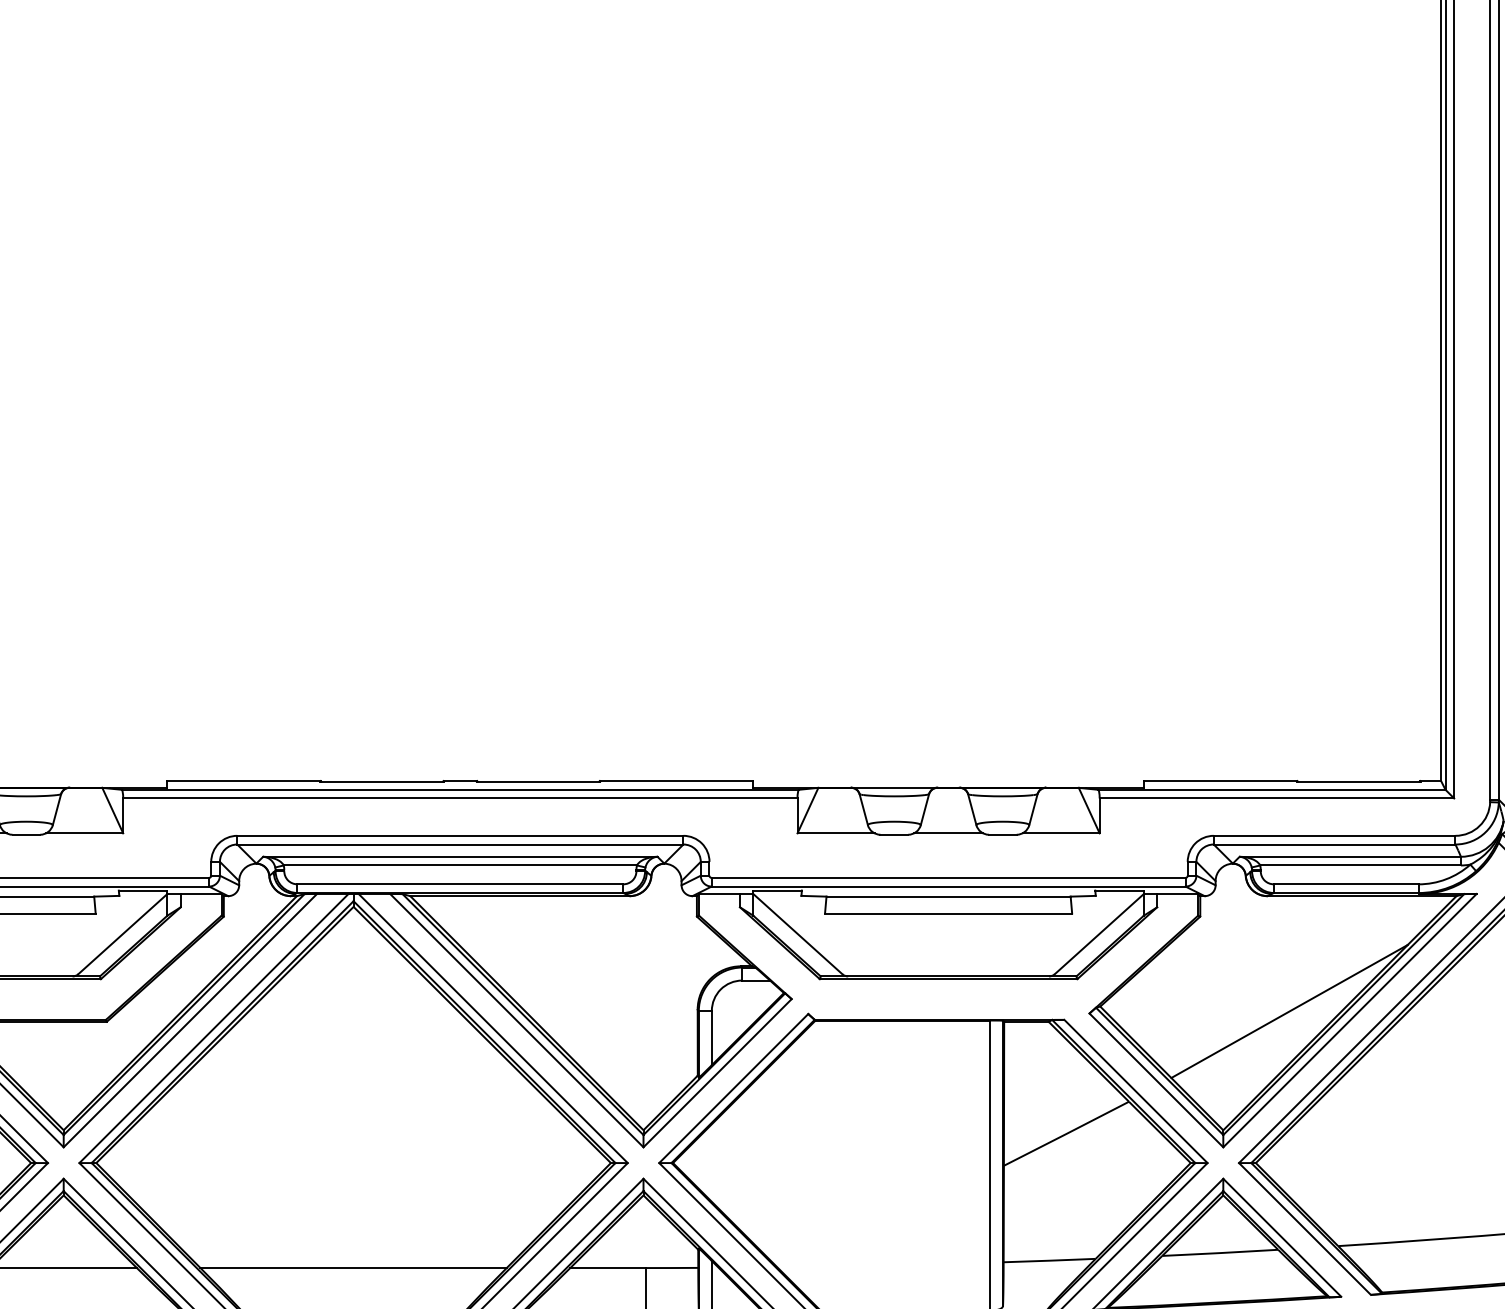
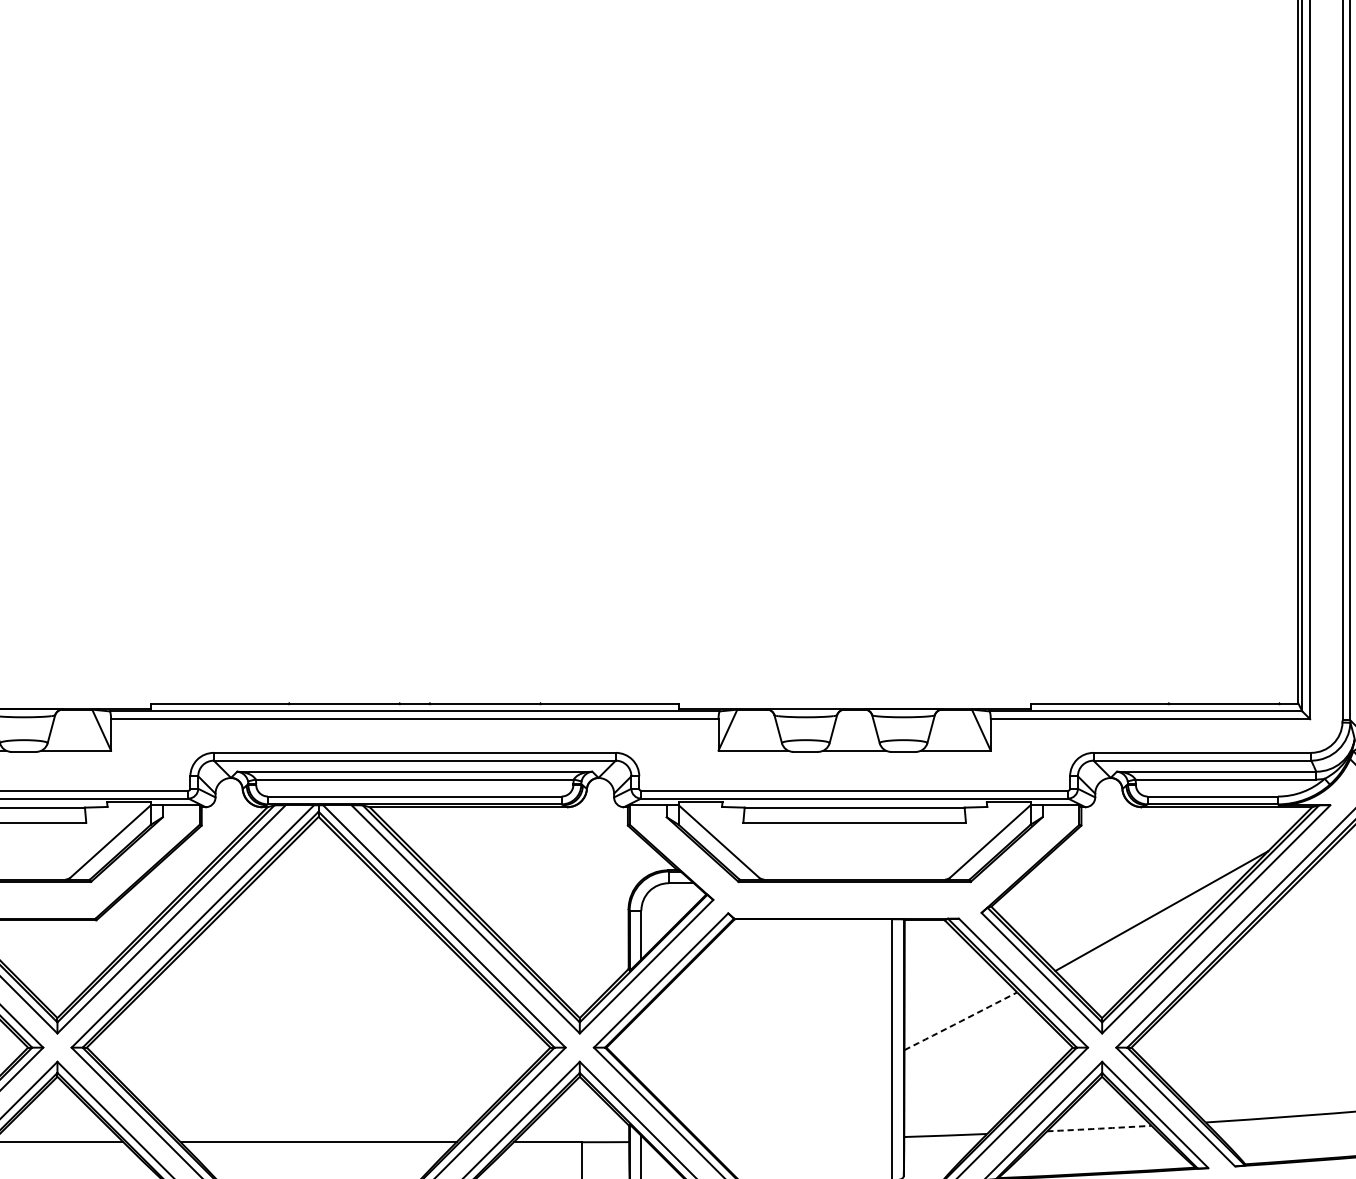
arc: (1066, 1133) -> (960, 1021), solid -> dashed
arc: (1220, 1253) -> (1099, 1129), solid -> dashed

